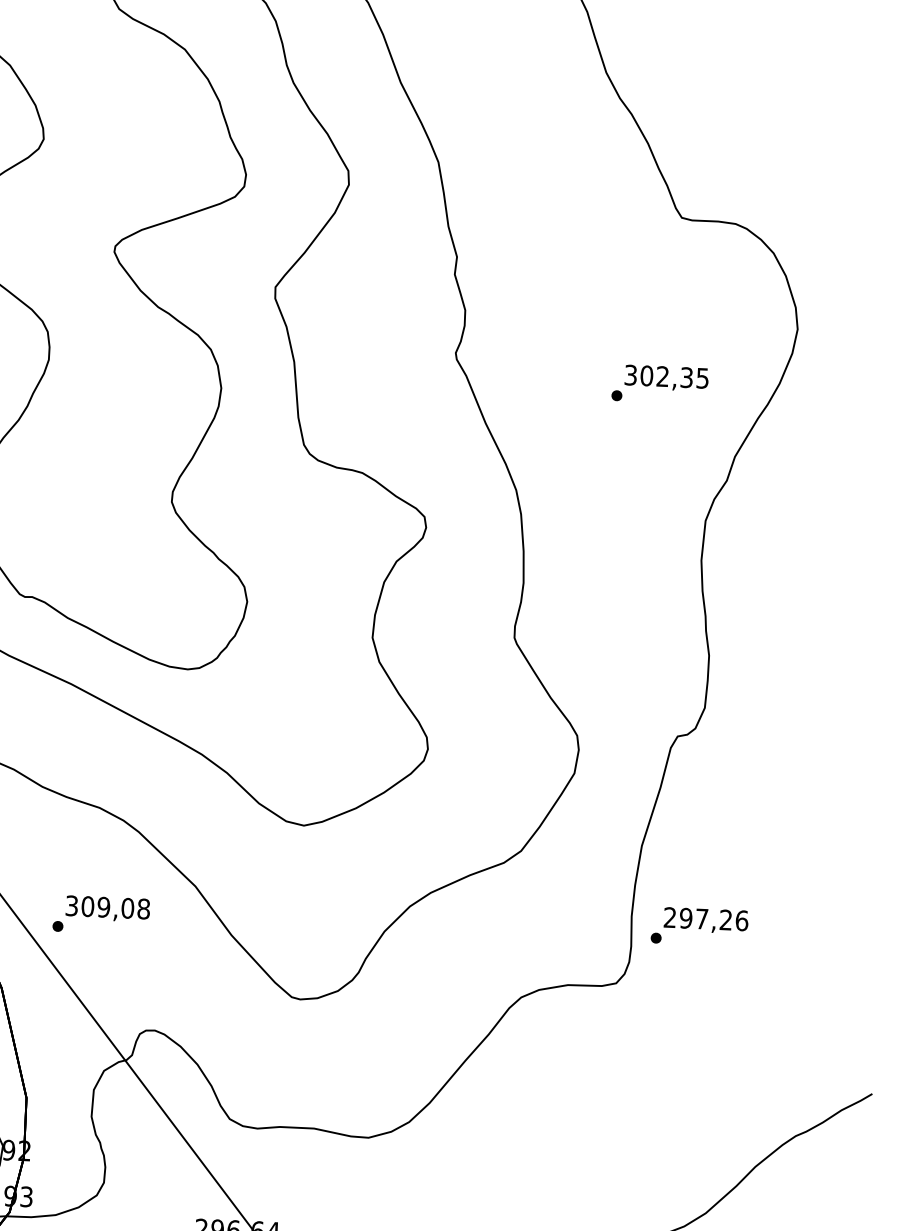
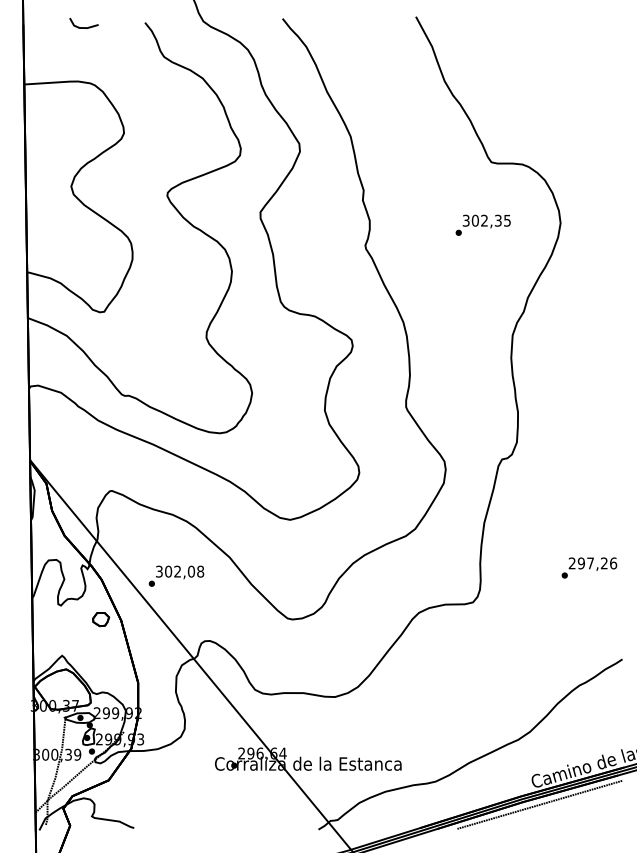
text: (658, 382) -> (482, 224), moved
text: (103, 906) -> (177, 571), 309,08 -> 302,08
text: (699, 926) -> (589, 567), moved

